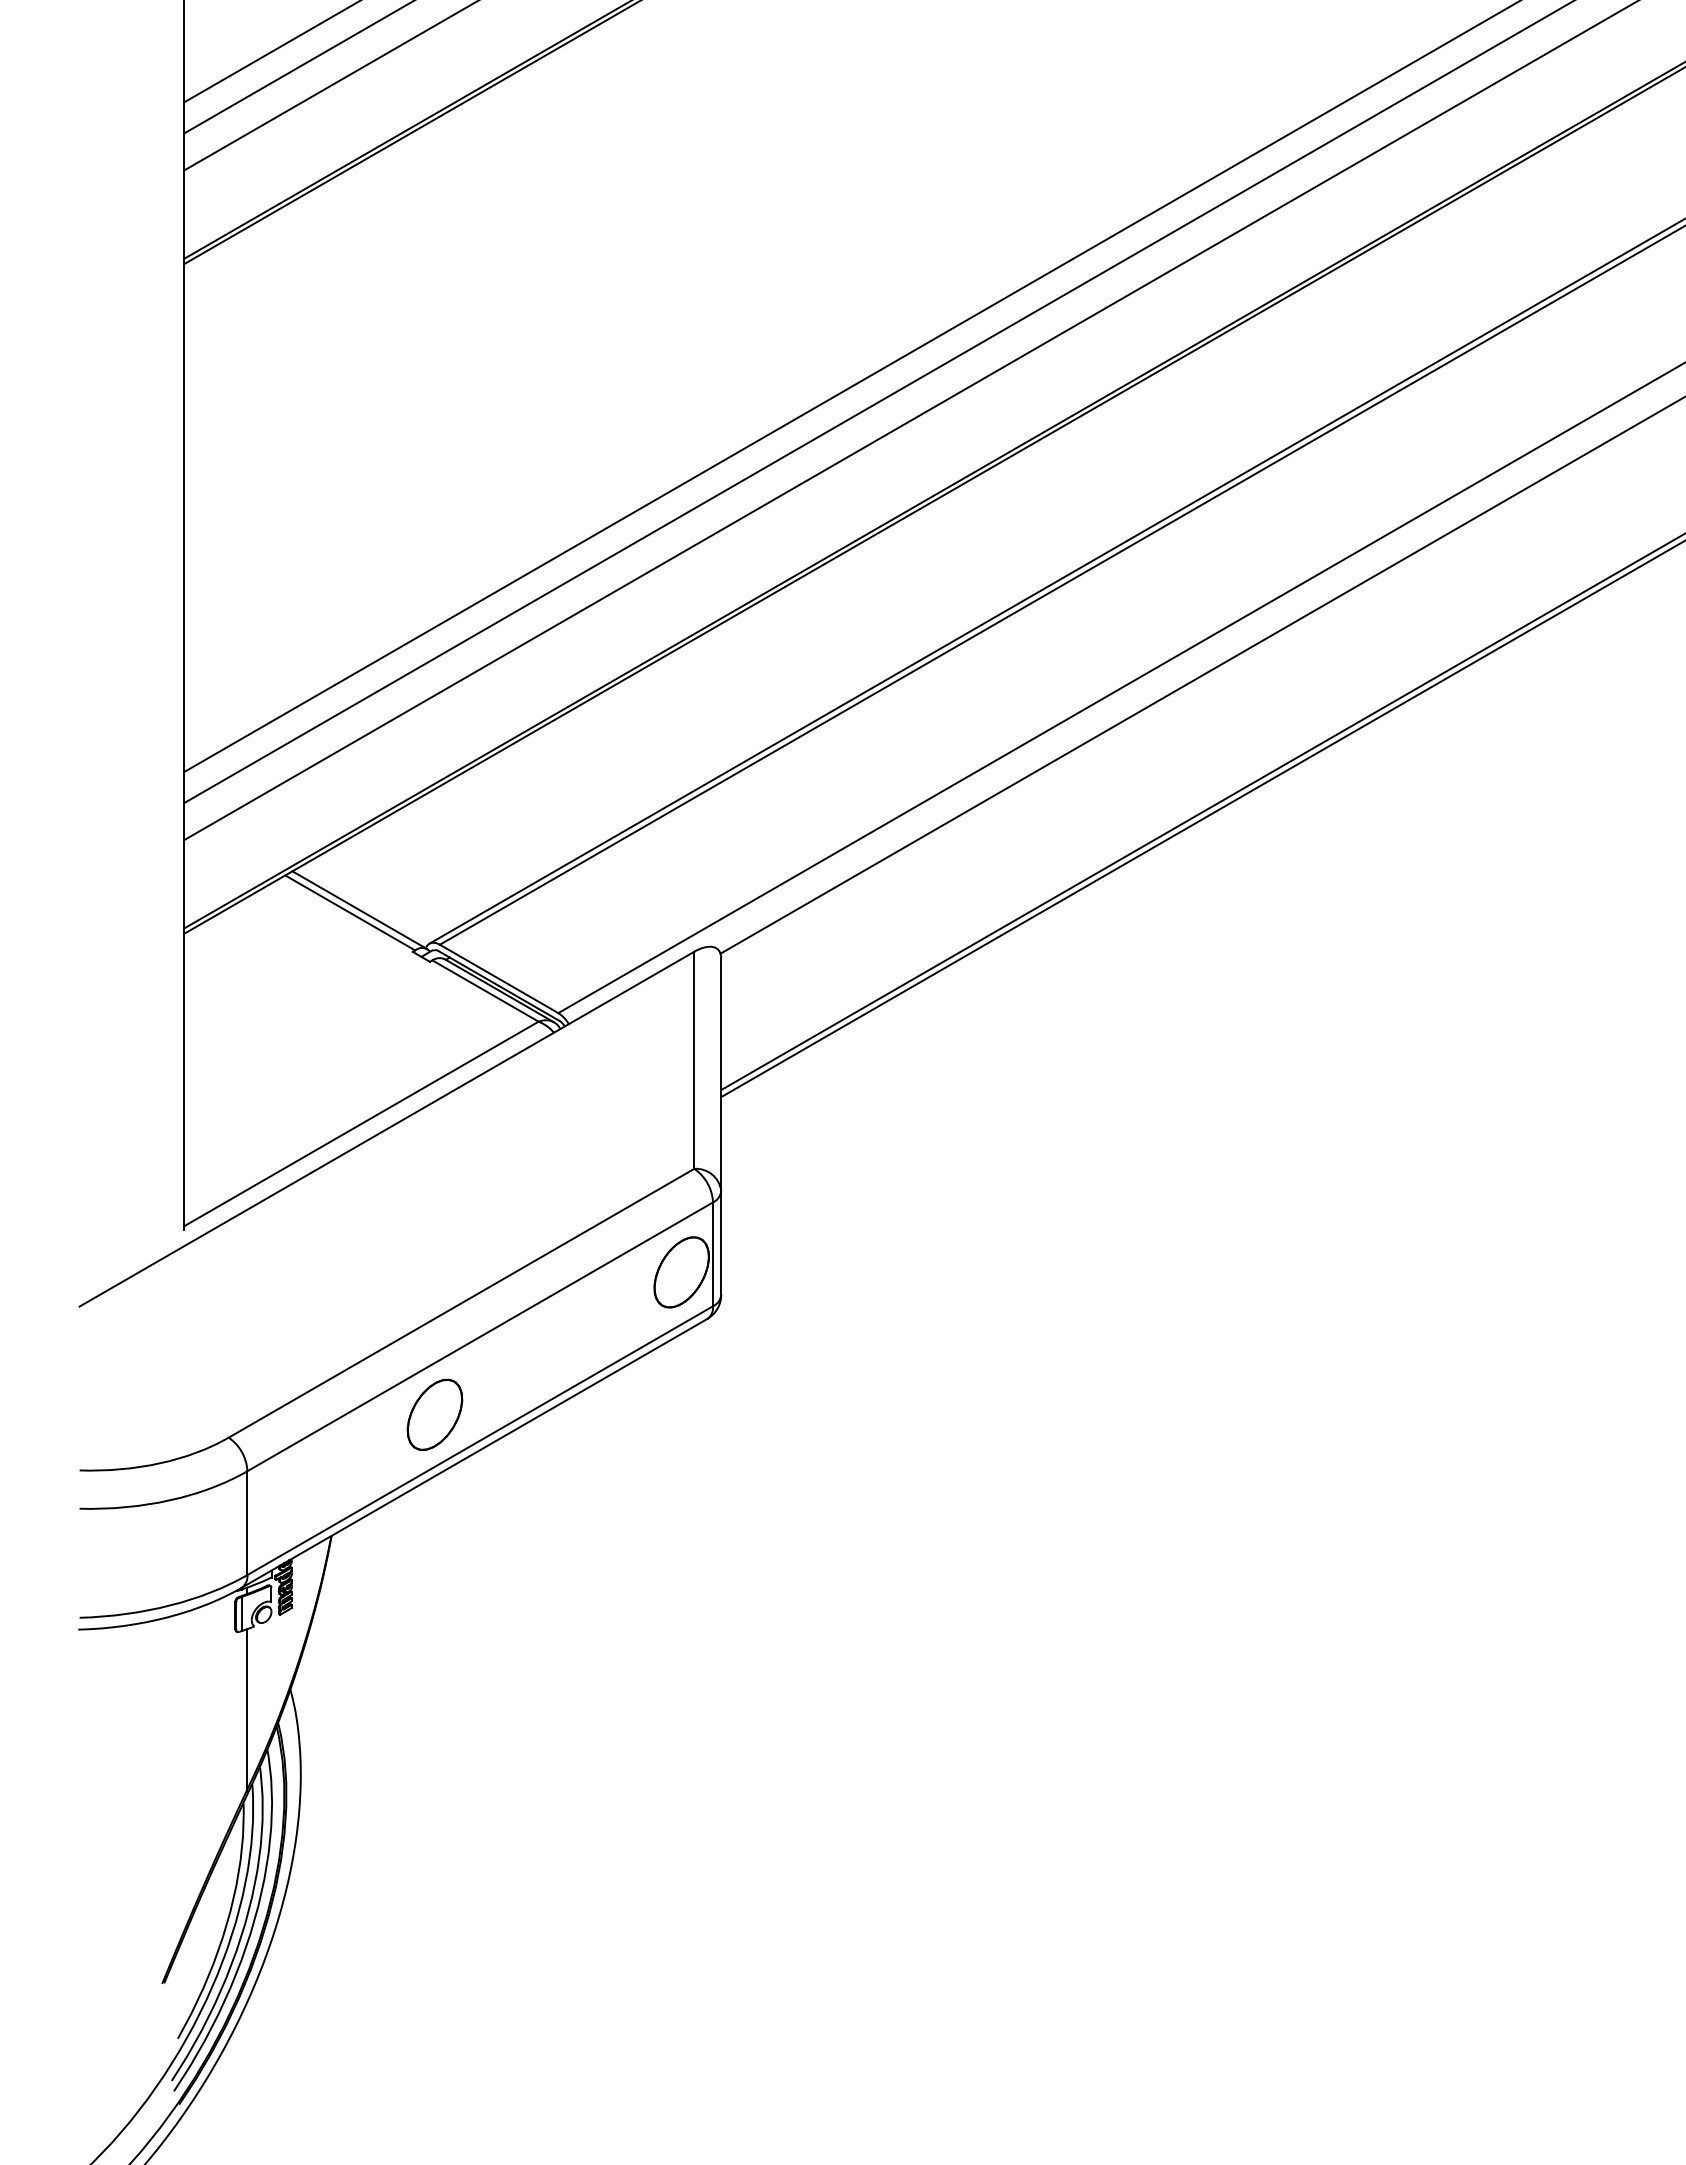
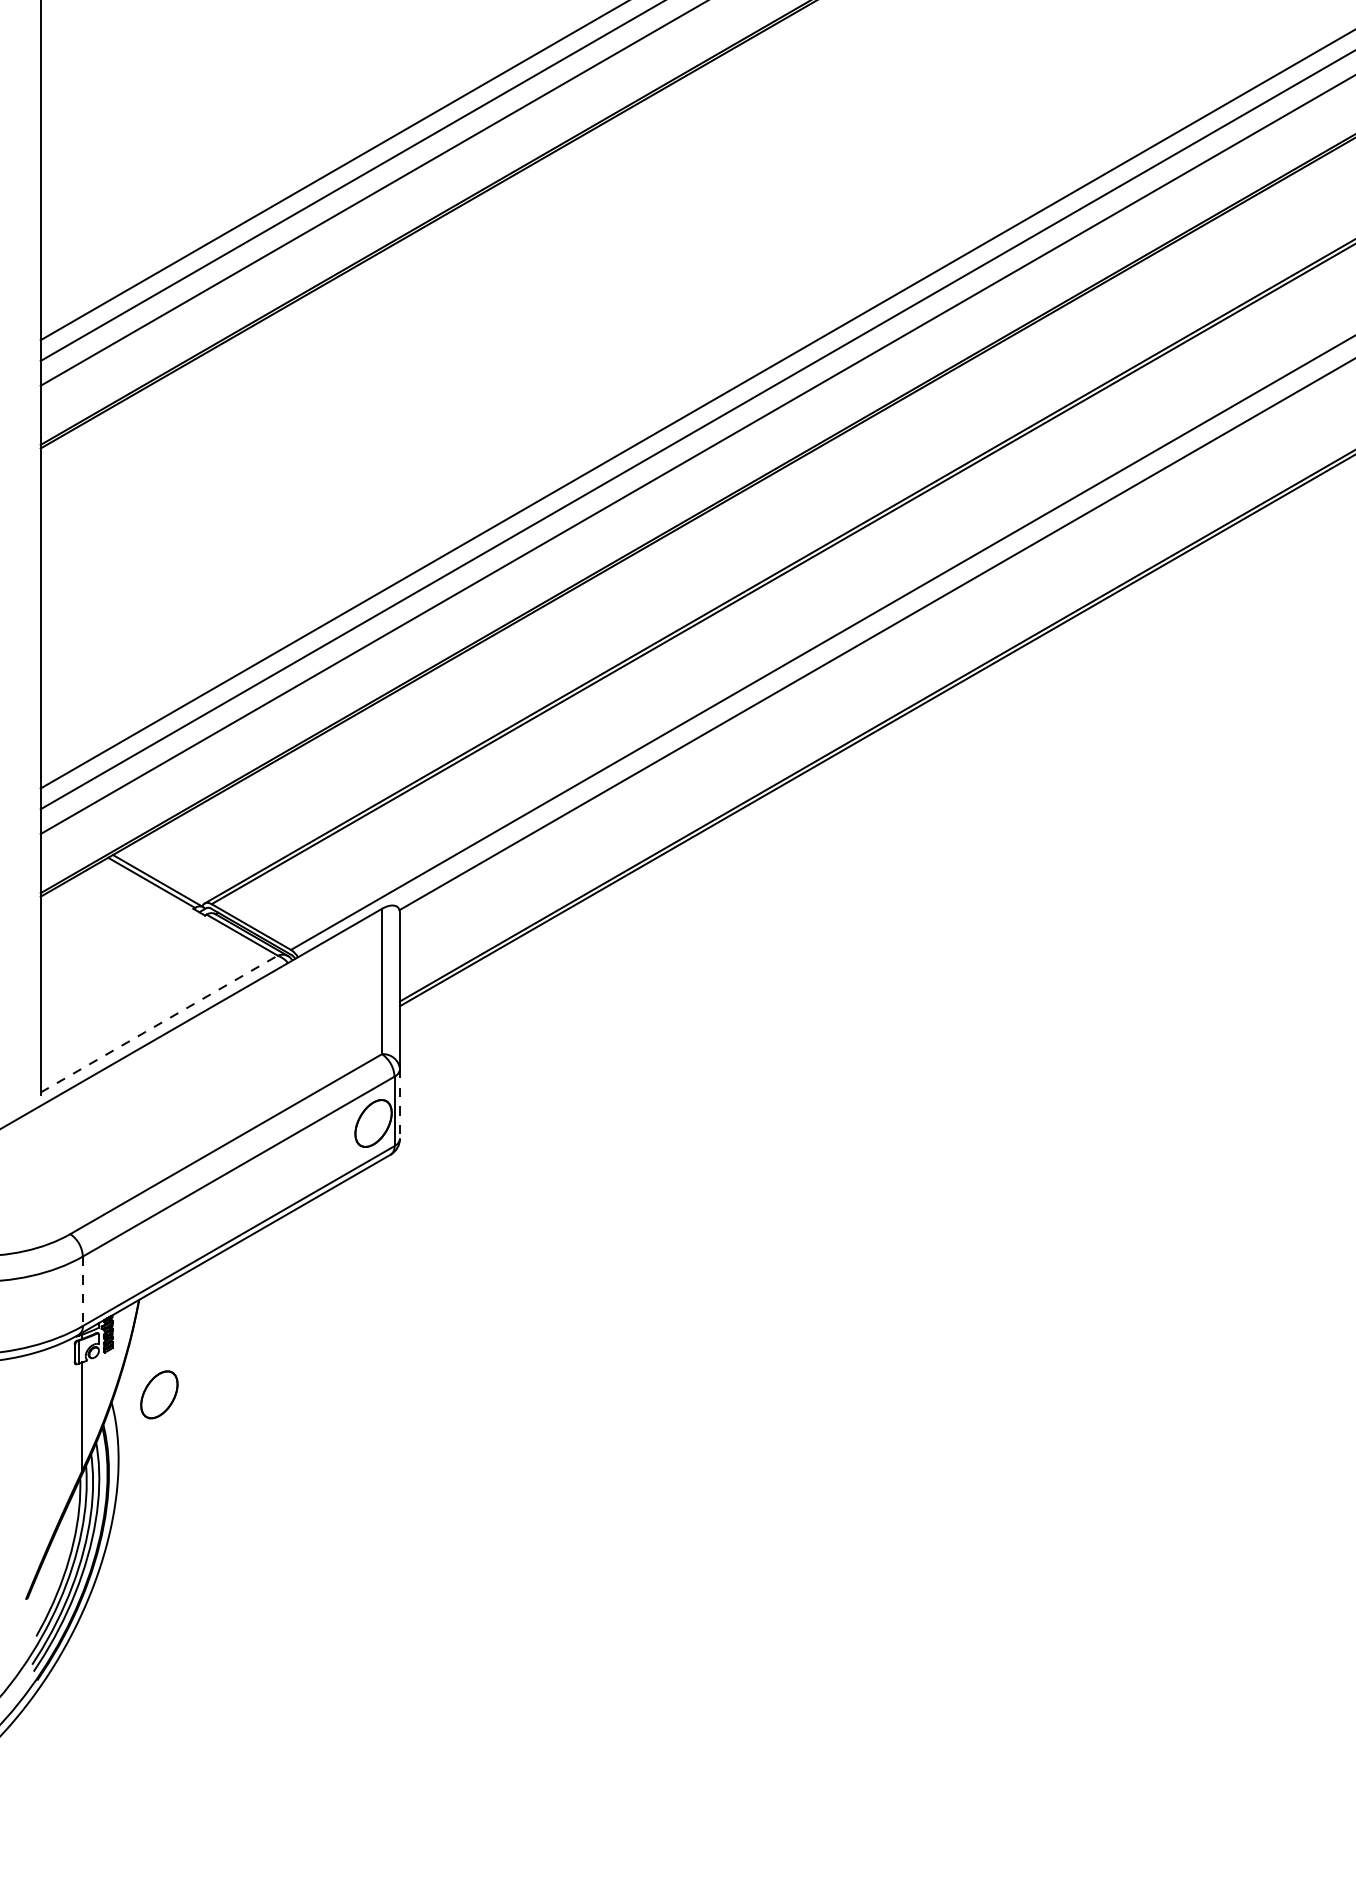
line: (361, 1124) -> (159, 1024), solid -> dashed
line: (721, 1242) -> (400, 1103), solid -> dashed
part: (435, 1414) -> (159, 1394), moved
line: (246, 1523) -> (82, 1291), solid -> dashed

